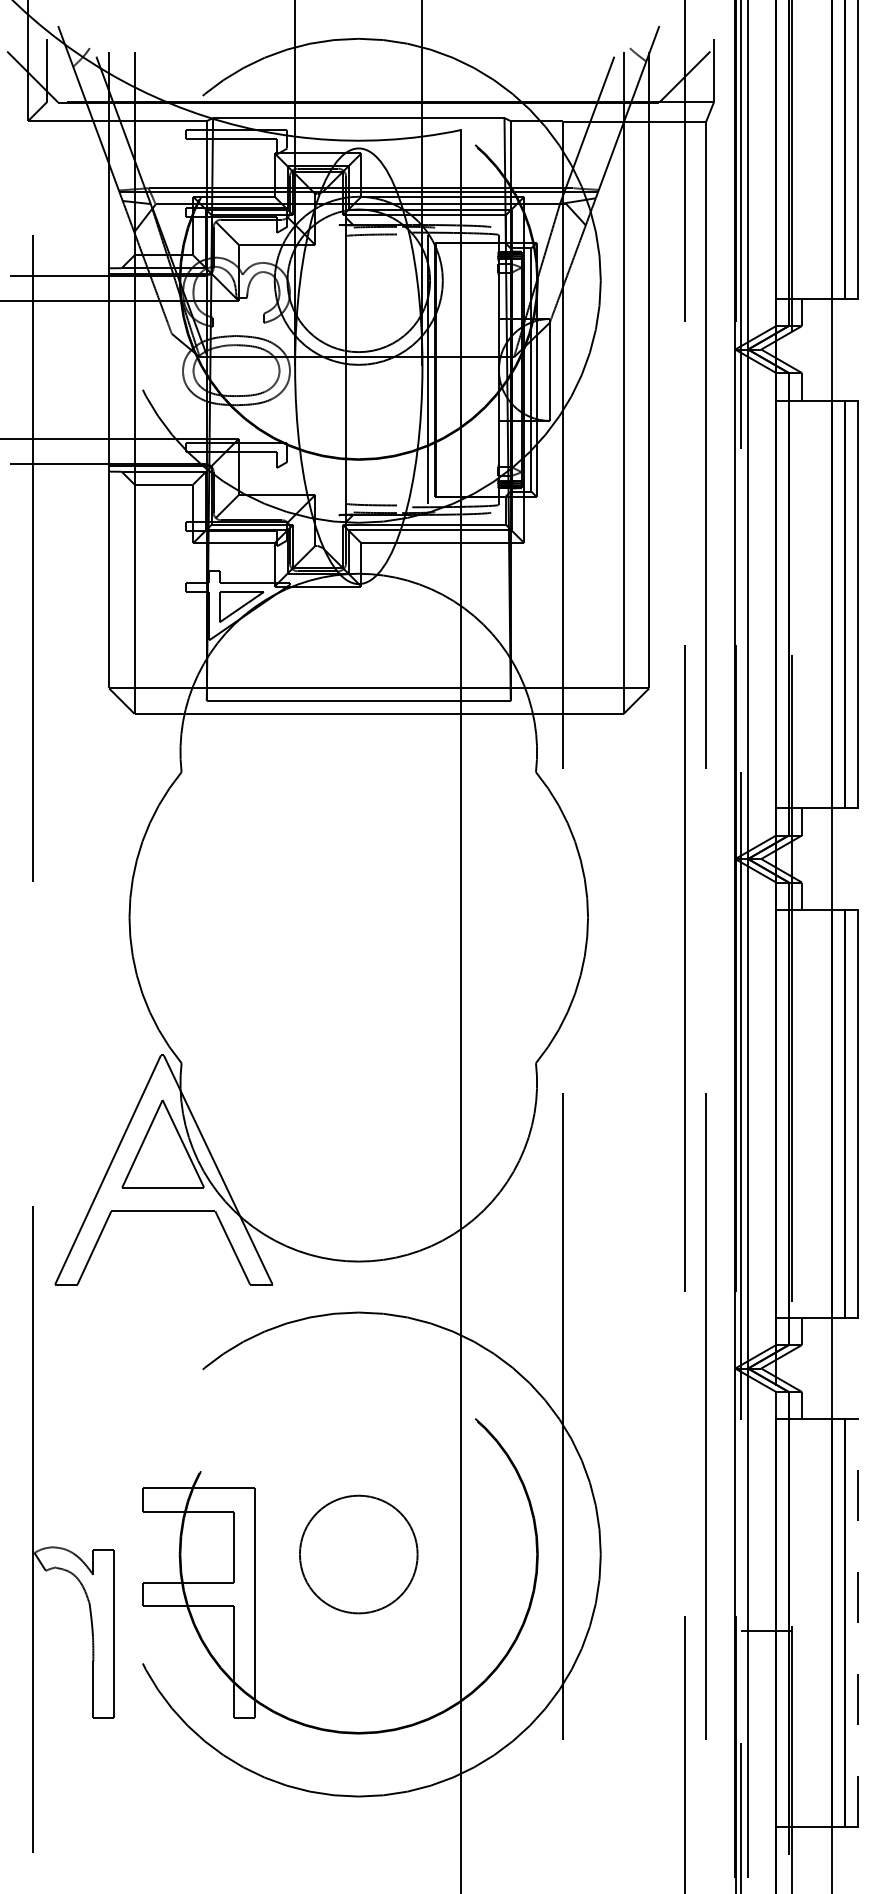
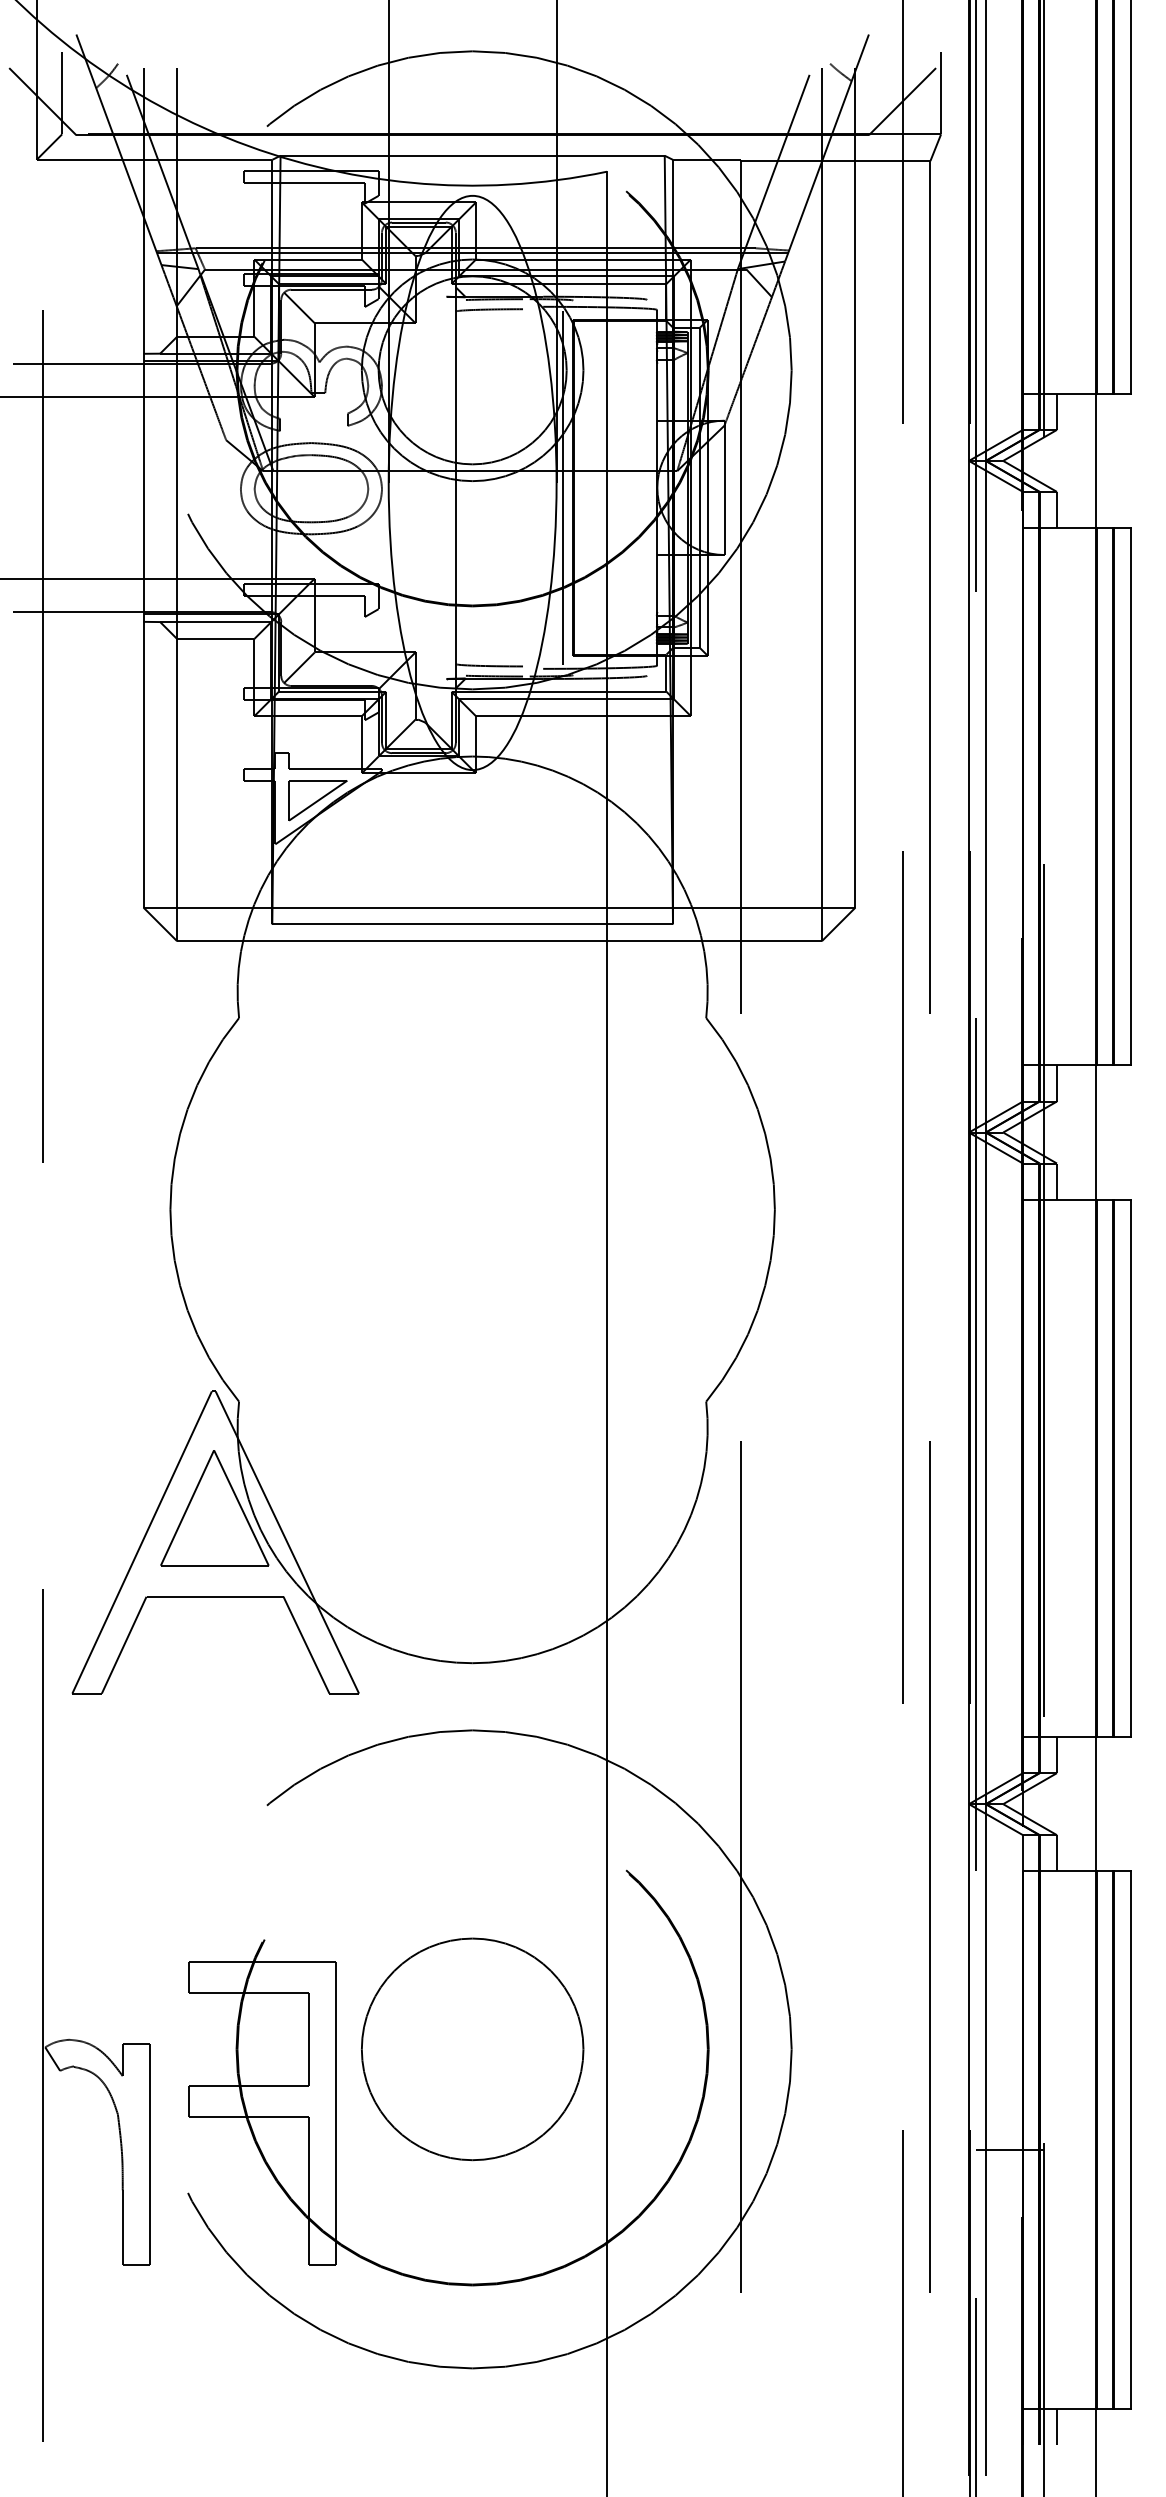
circle: (358, 1554) -> (472, 2049), size x1.43
line: (857, 1622) -> (1130, 2139), dashed -> solid
line: (801, 1840) -> (1056, 2426), added

